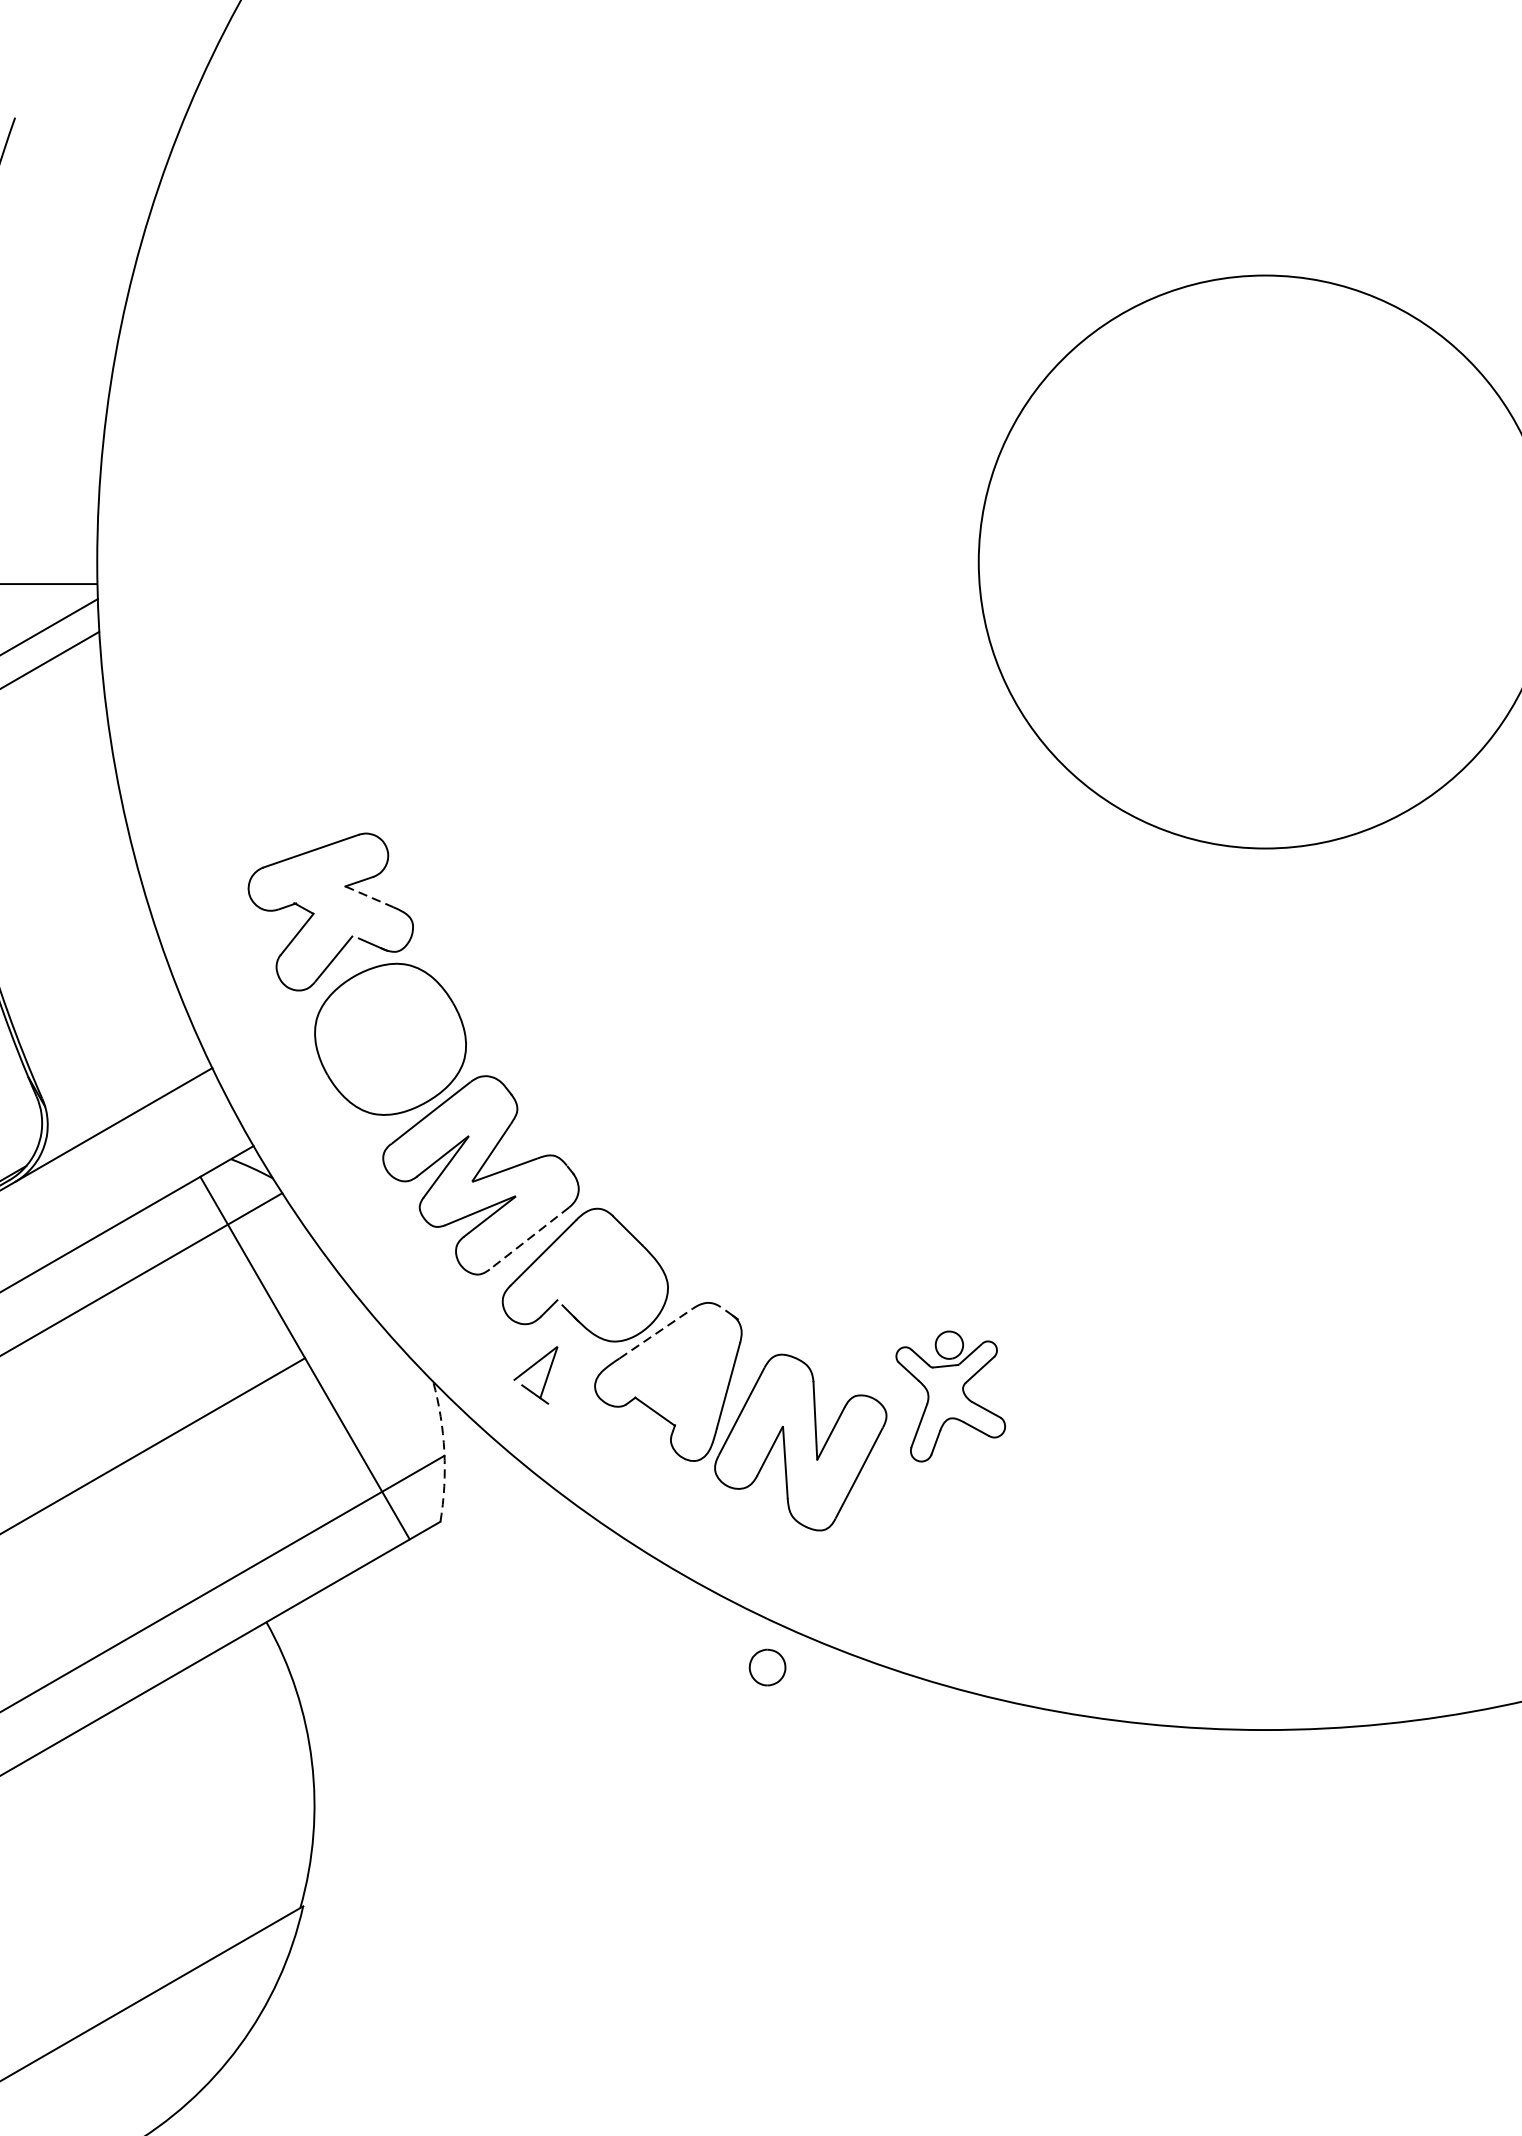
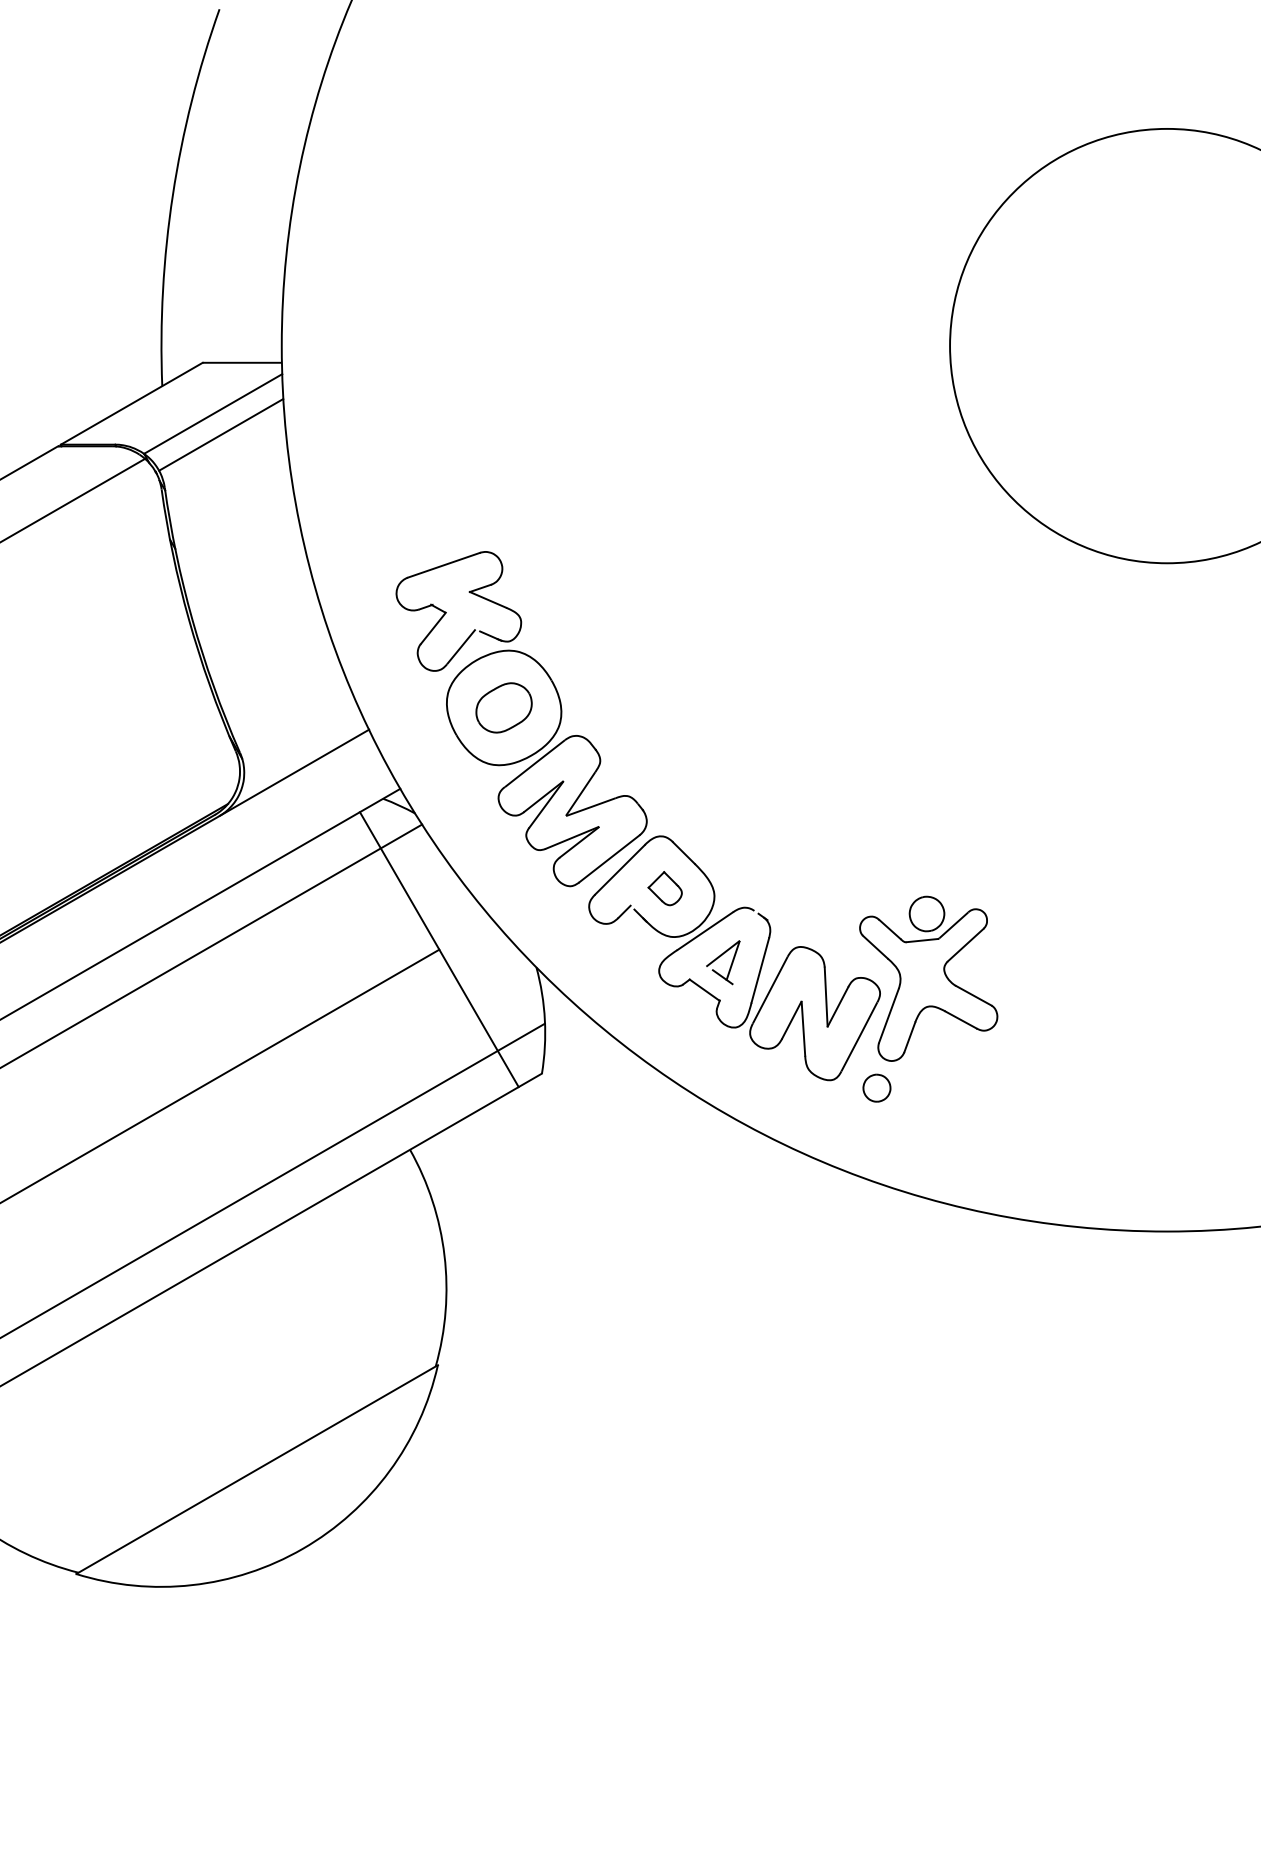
line: (369, 896) -> (488, 599), dashed -> solid
part: (389, 1038) -> (503, 707), added
line: (529, 1239) -> (609, 859), dashed -> solid
part: (602, 1277) -> (664, 888), added
line: (656, 1332) -> (705, 930), dashed -> solid
part: (533, 1367) -> (721, 956), moved
part: (950, 1396) -> (928, 978), size x1.67
arc: (443, 1451) -> (544, 1020), dashed -> solid
part: (766, 1666) -> (876, 1087), moved

